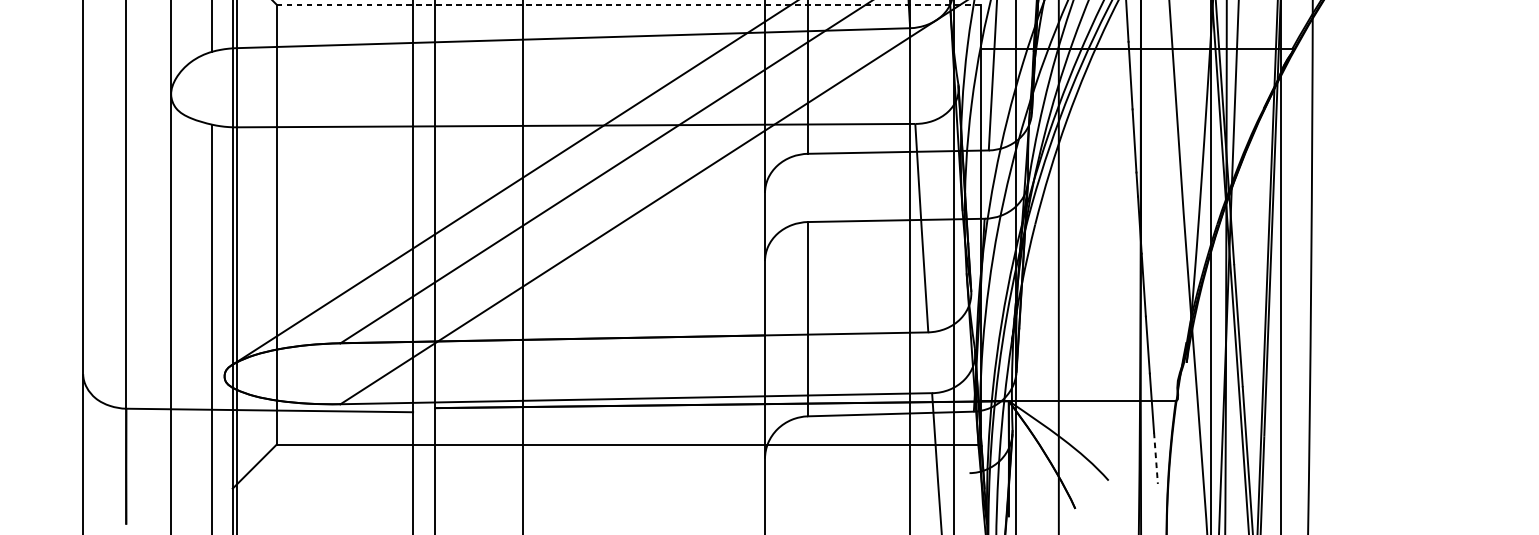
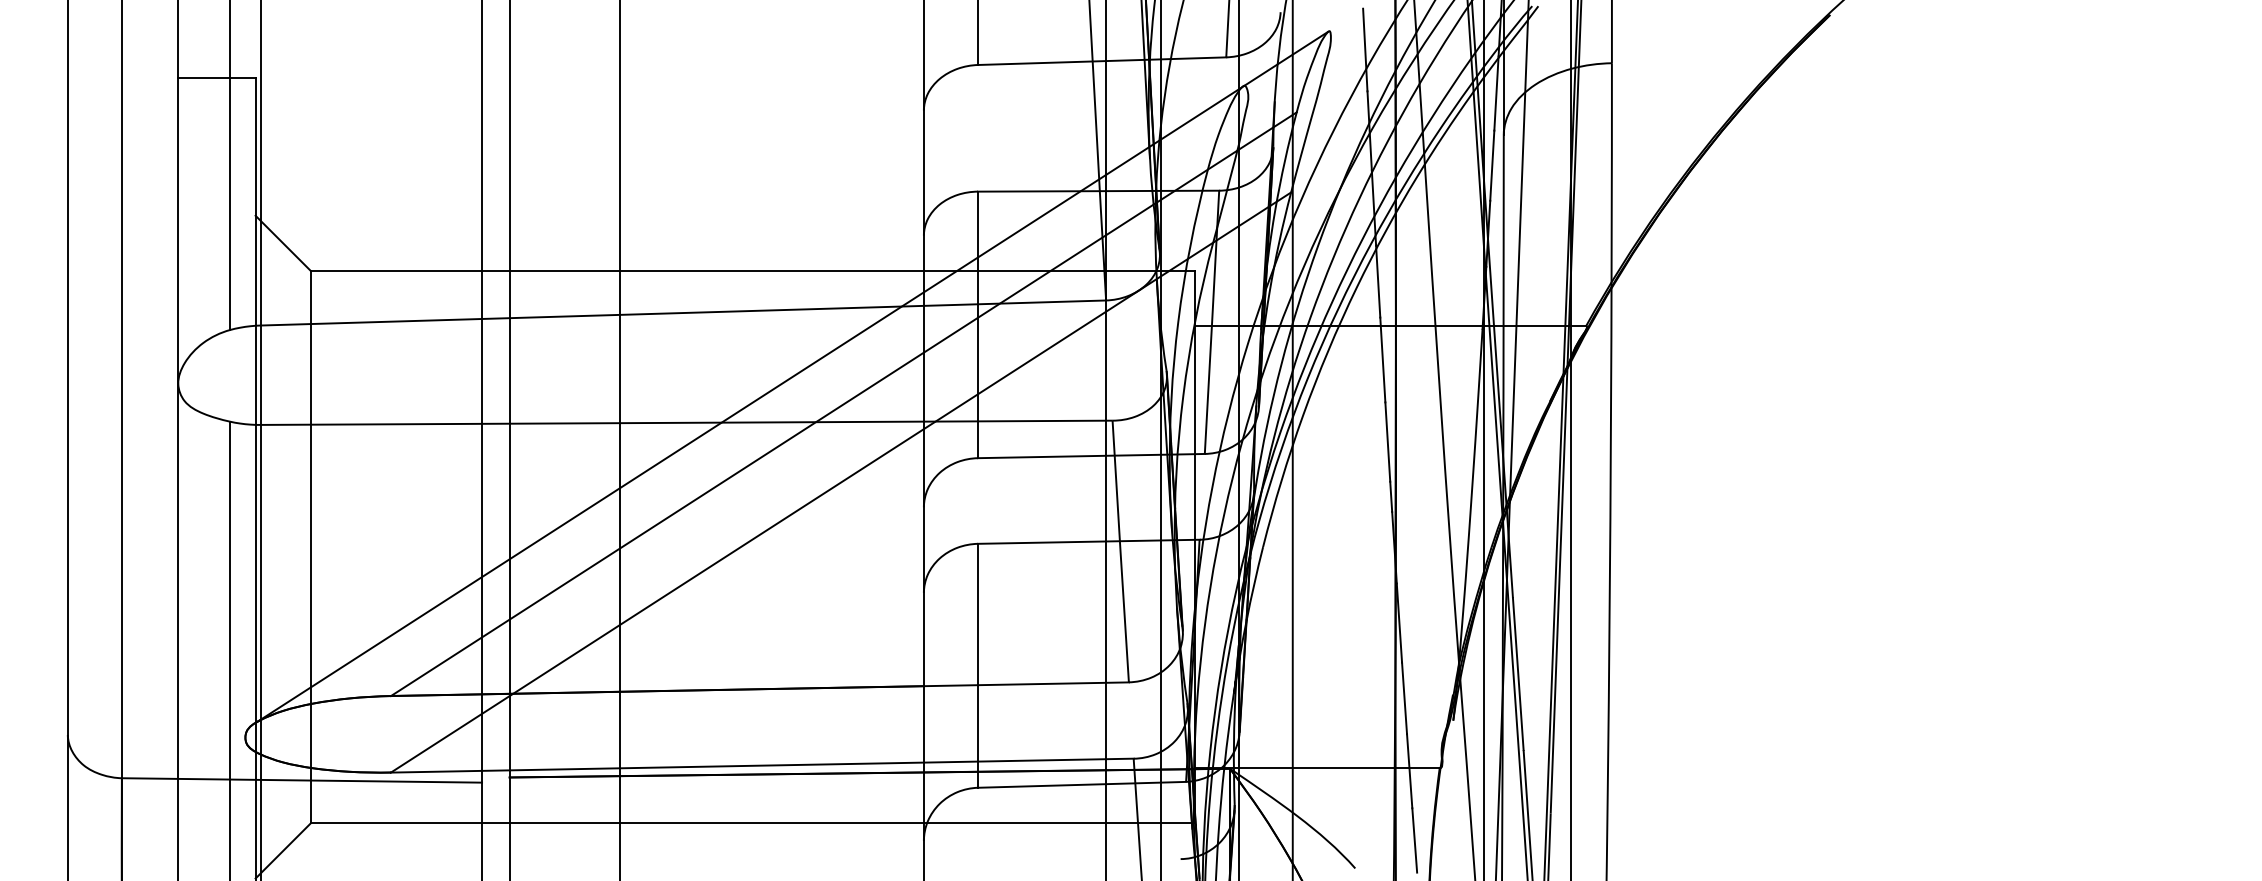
line: (628, 5) -> (752, 271), dashed -> solid
line: (1155, 458) -> (1414, 840), dashed -> solid

